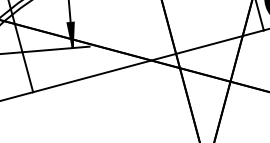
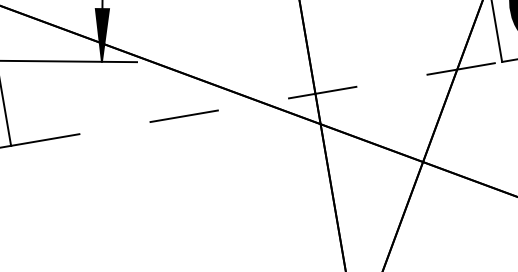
line: (148, 61) -> (256, 104), solid -> dashed

